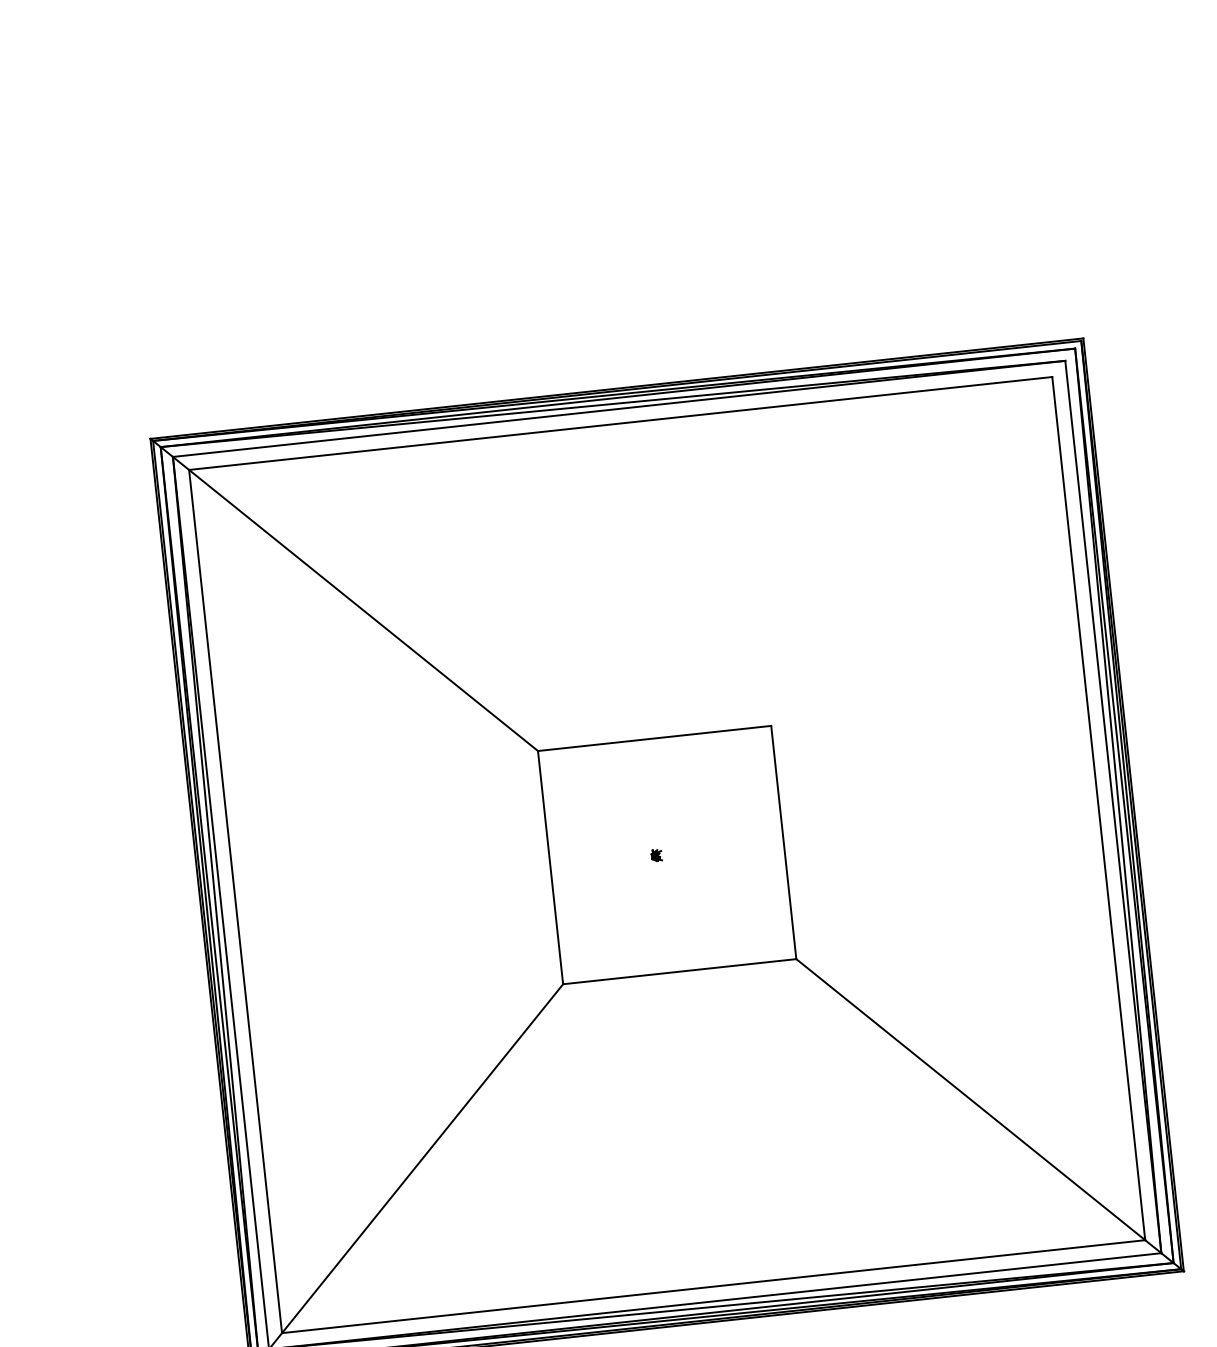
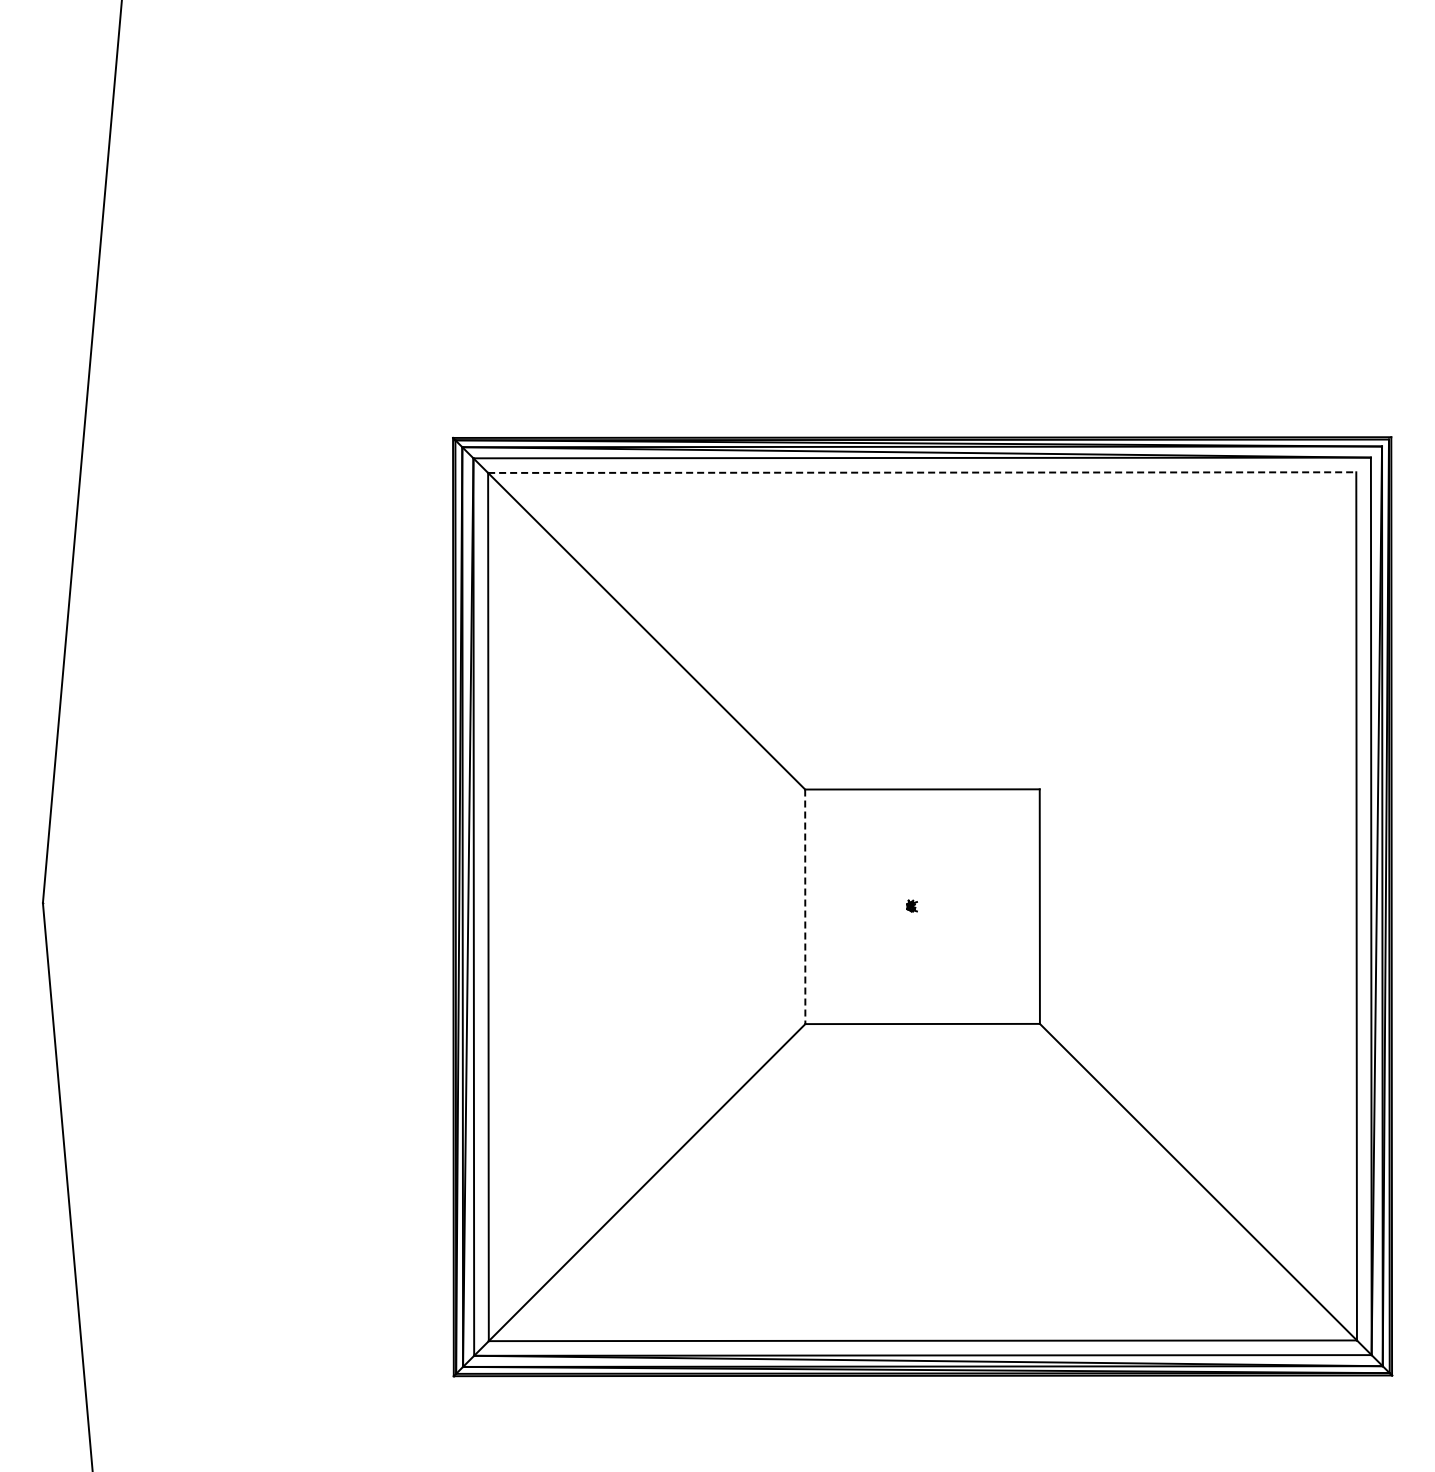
line: (620, 423) -> (922, 472), solid -> dashed
line: (550, 868) -> (805, 907), solid -> dashed

